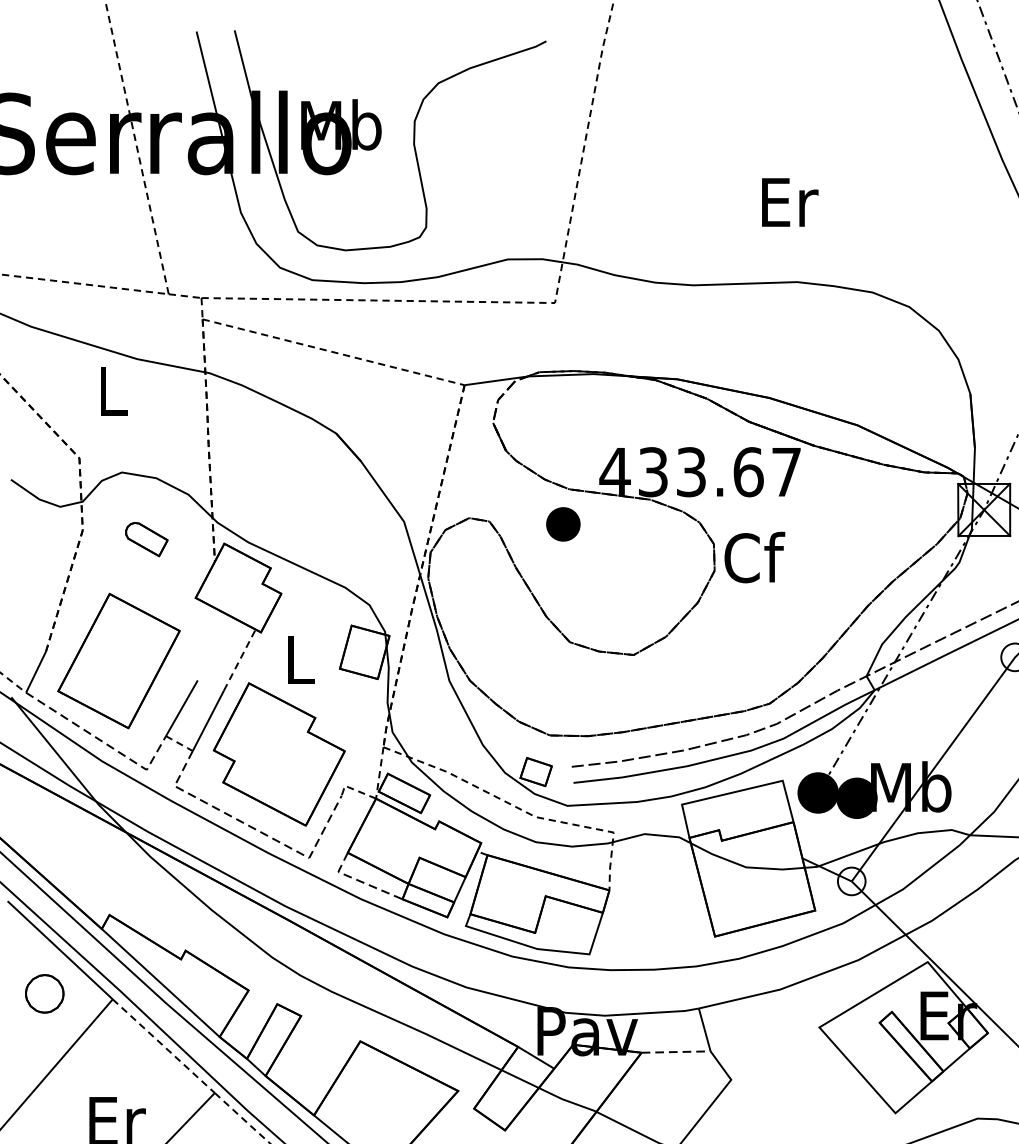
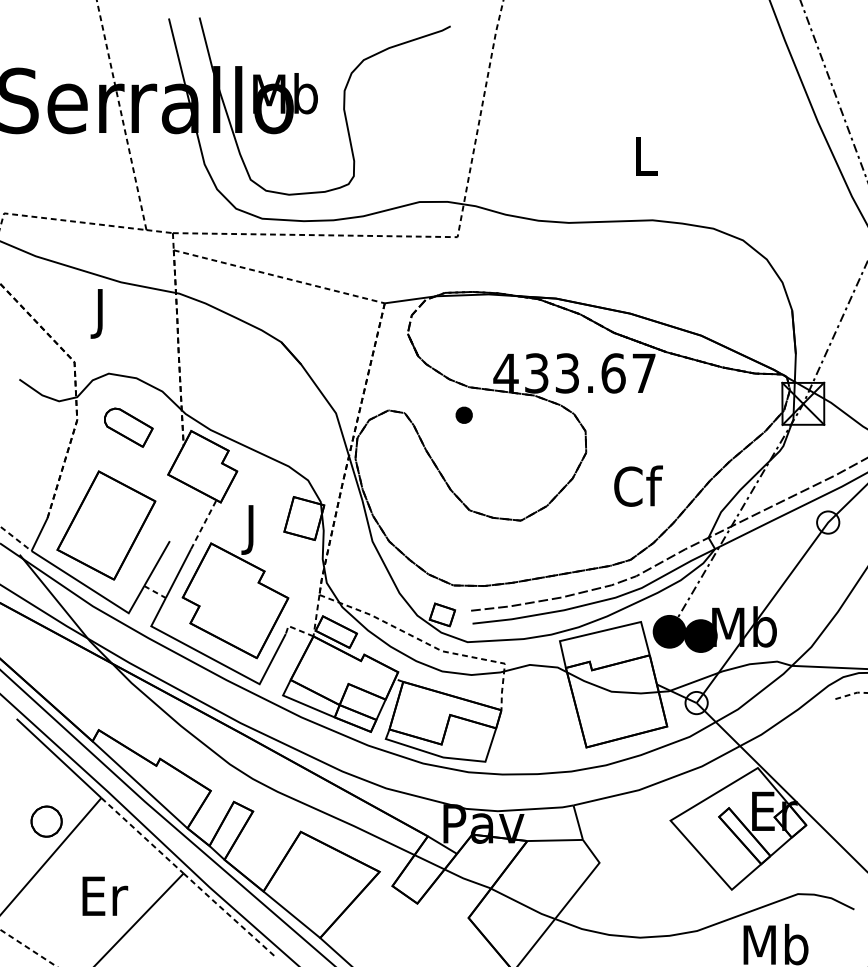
text: (789, 201) -> (646, 155), Er -> L
text: (112, 397) -> (101, 313), L -> J
part: (562, 523) -> (463, 414), size x0.62
part: (146, 539) -> (128, 427), size x1.43
text: (754, 556) -> (638, 485), moved
text: (300, 665) -> (252, 529), L -> J
line: (104, 742) -> (94, 591), dashed -> solid
line: (255, 829) -> (216, 661), dashed -> solid
line: (359, 880) -> (300, 702), dashed -> solid
part: (44, 993) -> (46, 821), moved
line: (676, 1052) -> (555, 840), dashed -> solid

